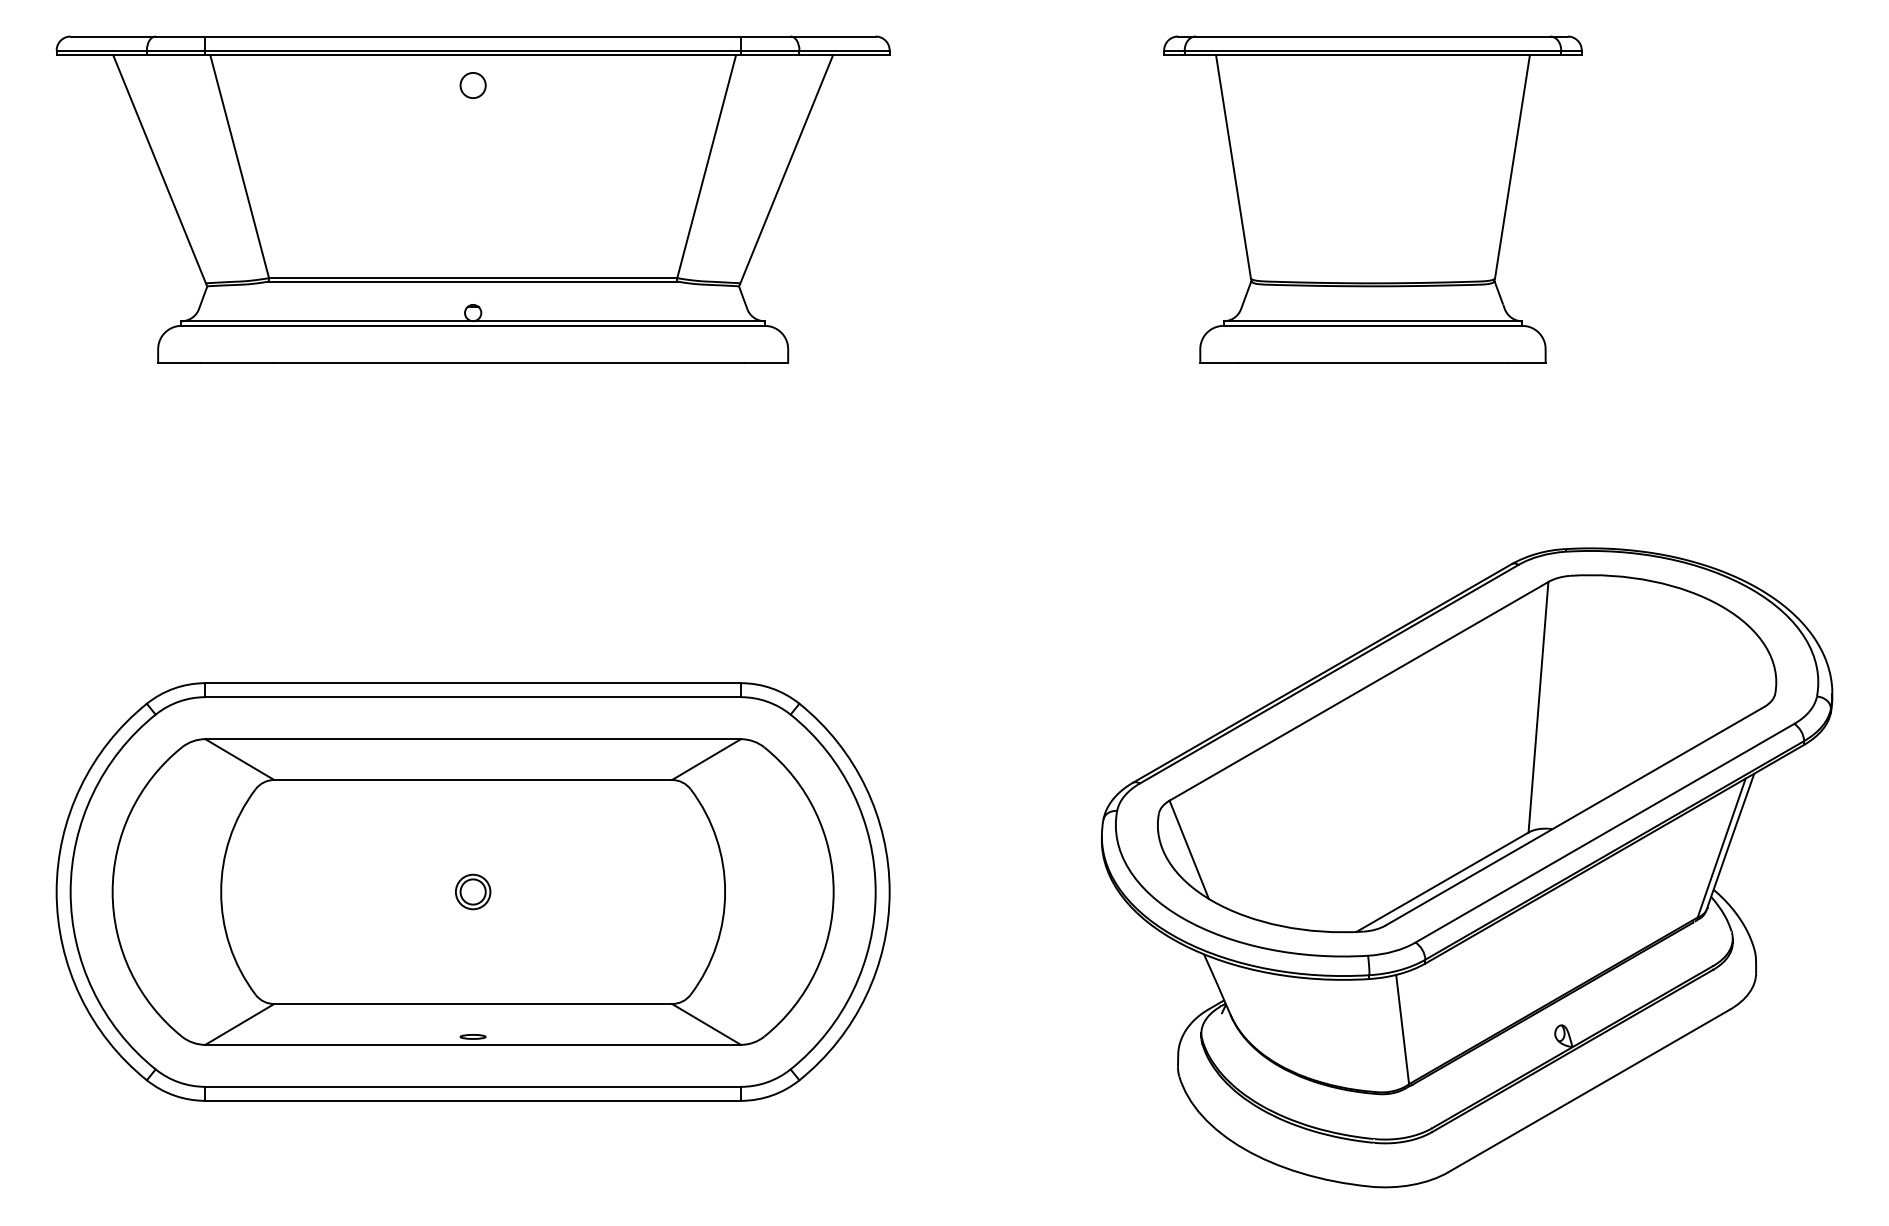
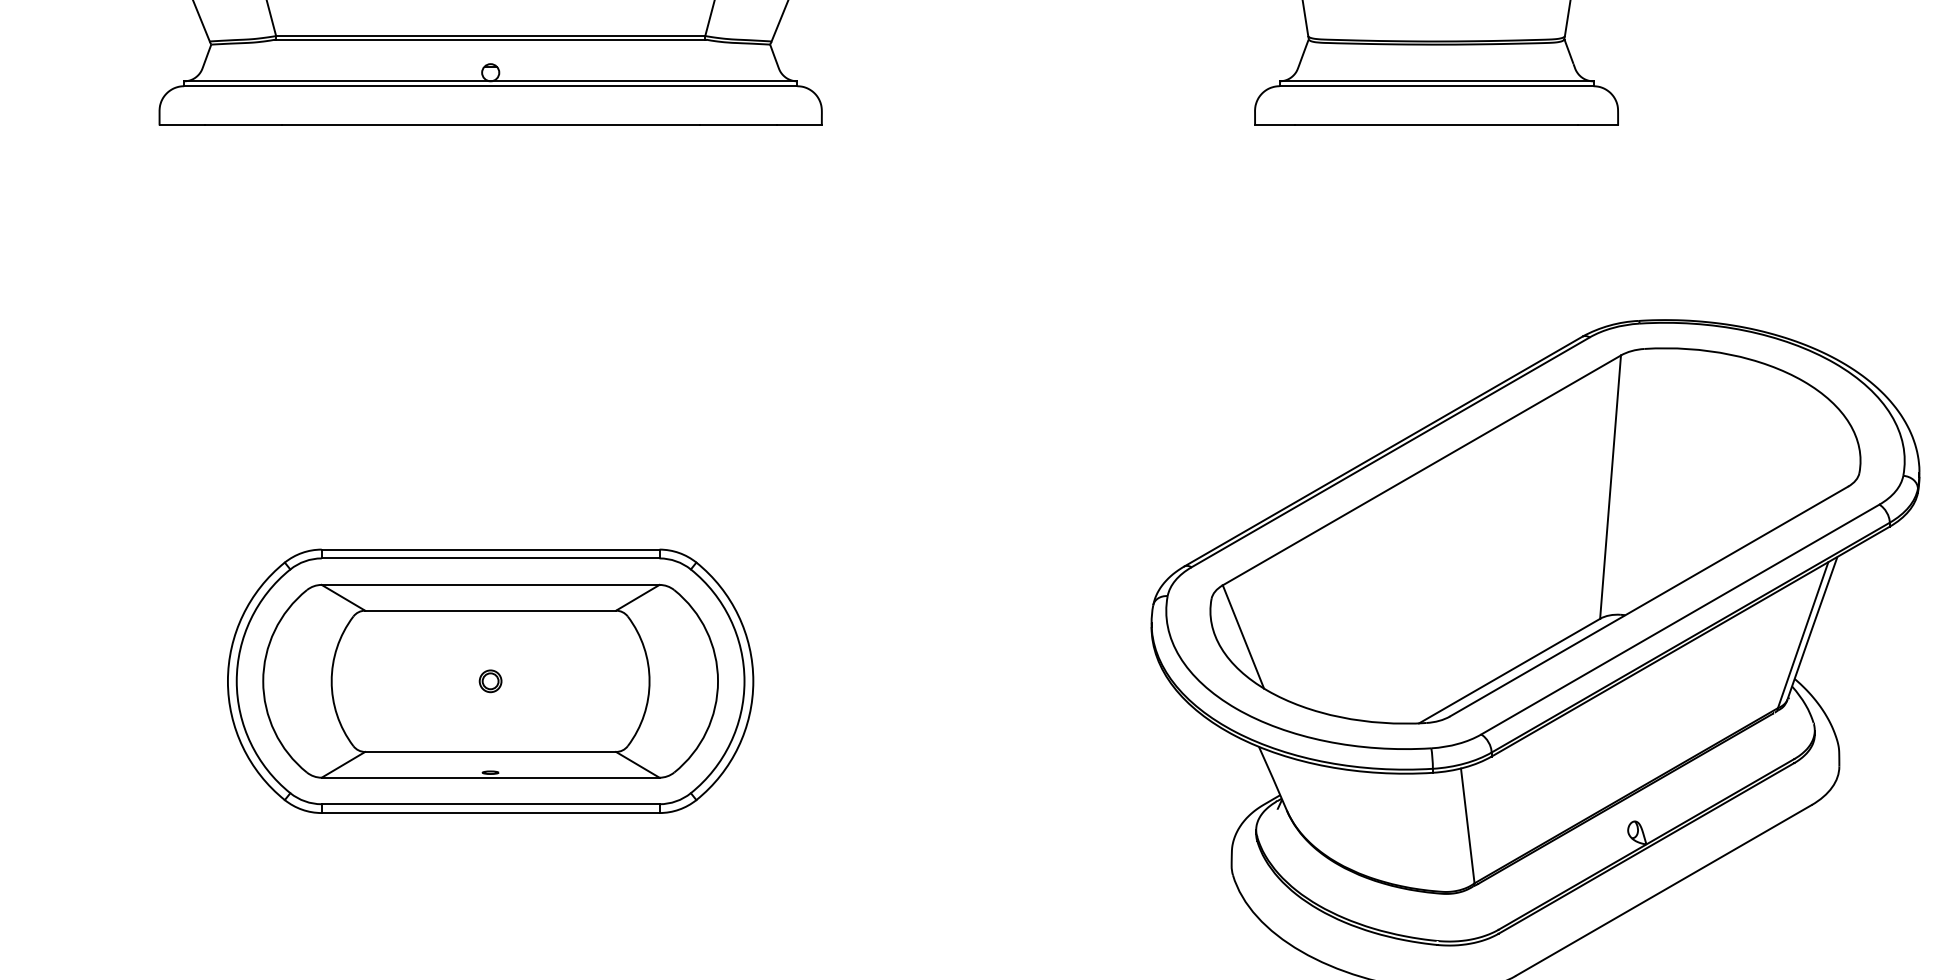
part: (472, 891) -> (490, 680), size x0.6

